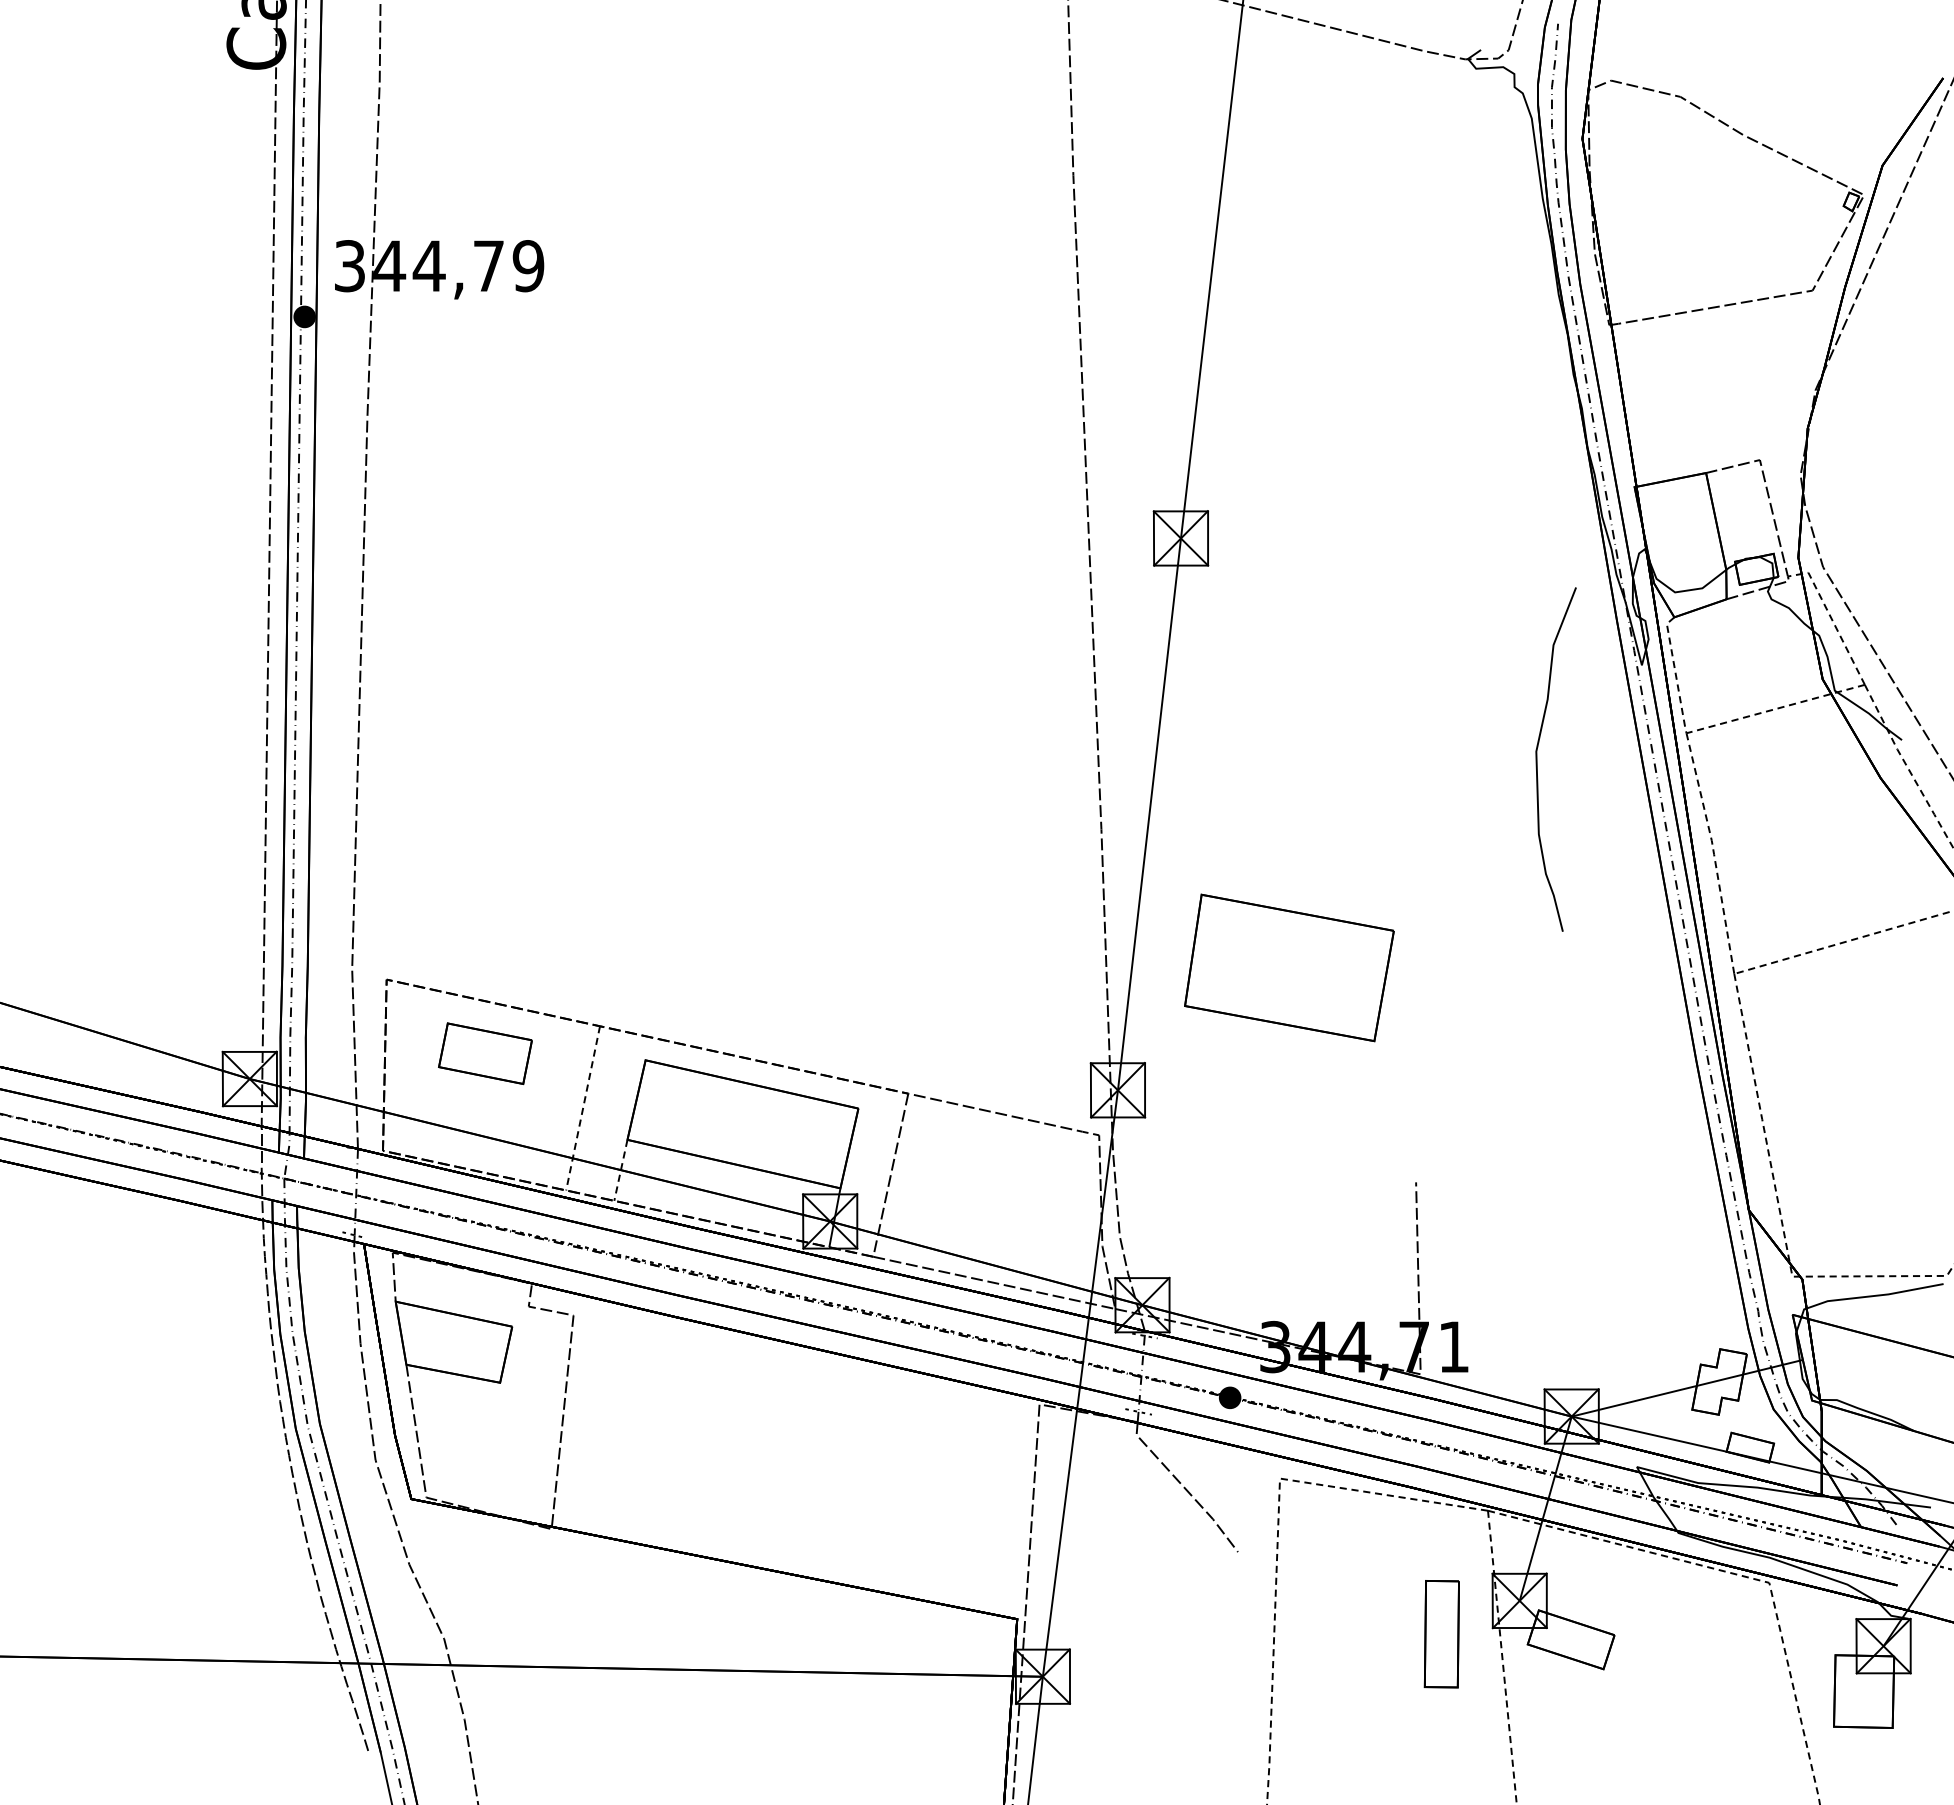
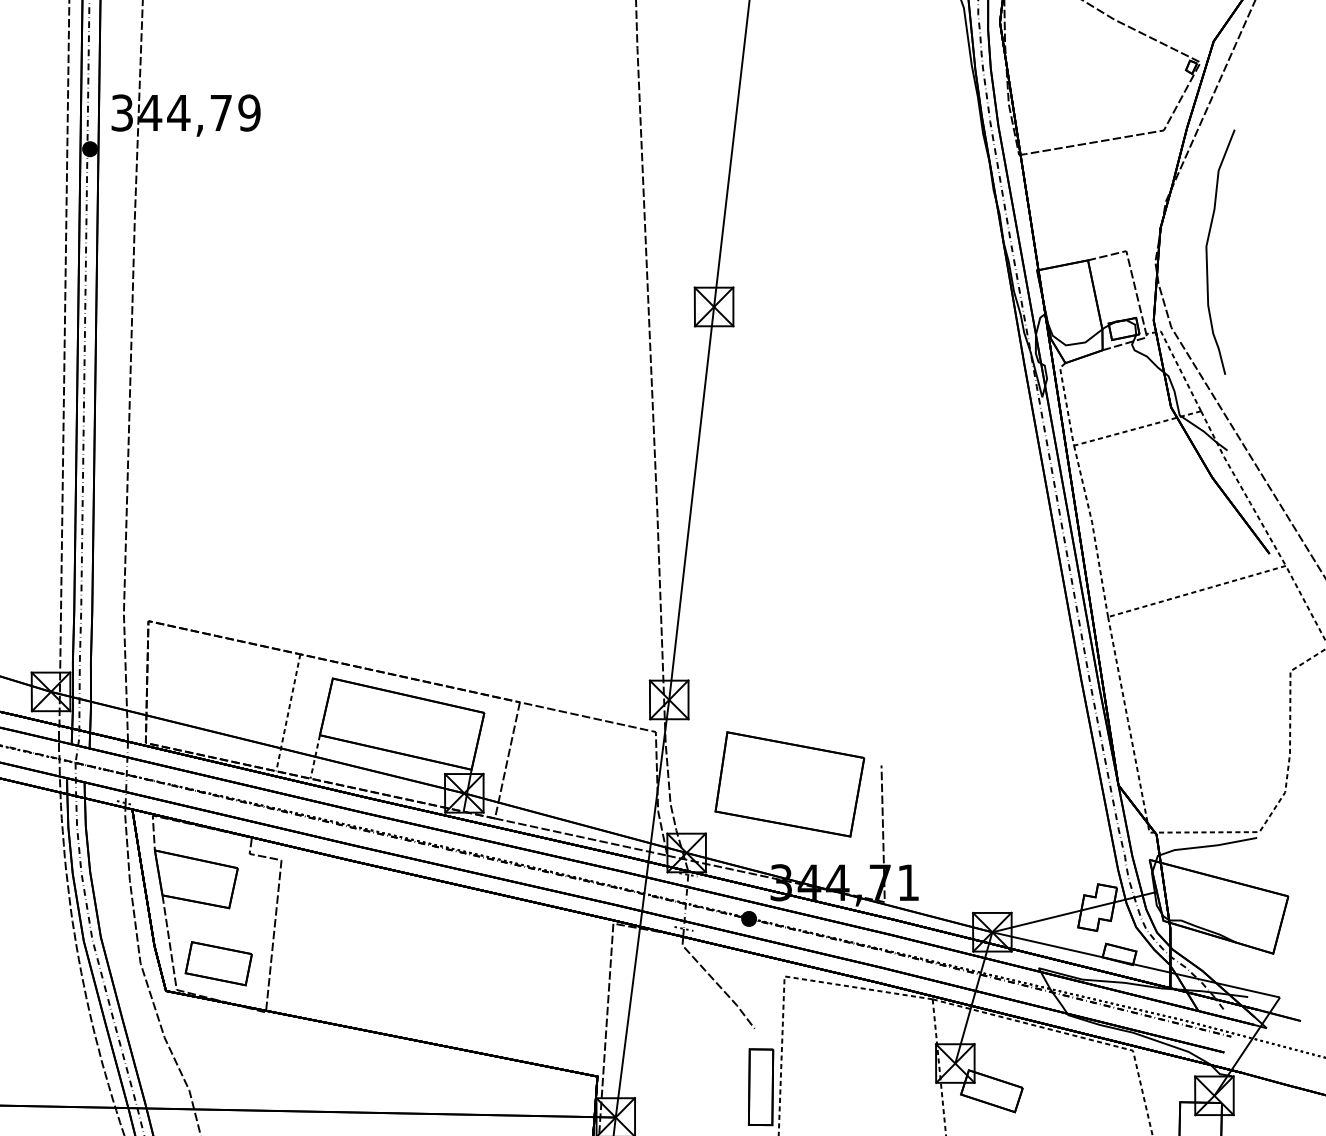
curve: (1537, 759) -> (1207, 252), moved
part: (1289, 967) -> (789, 784), moved
part: (485, 1053) -> (218, 963), moved
part: (1441, 1634) -> (760, 1087), moved

